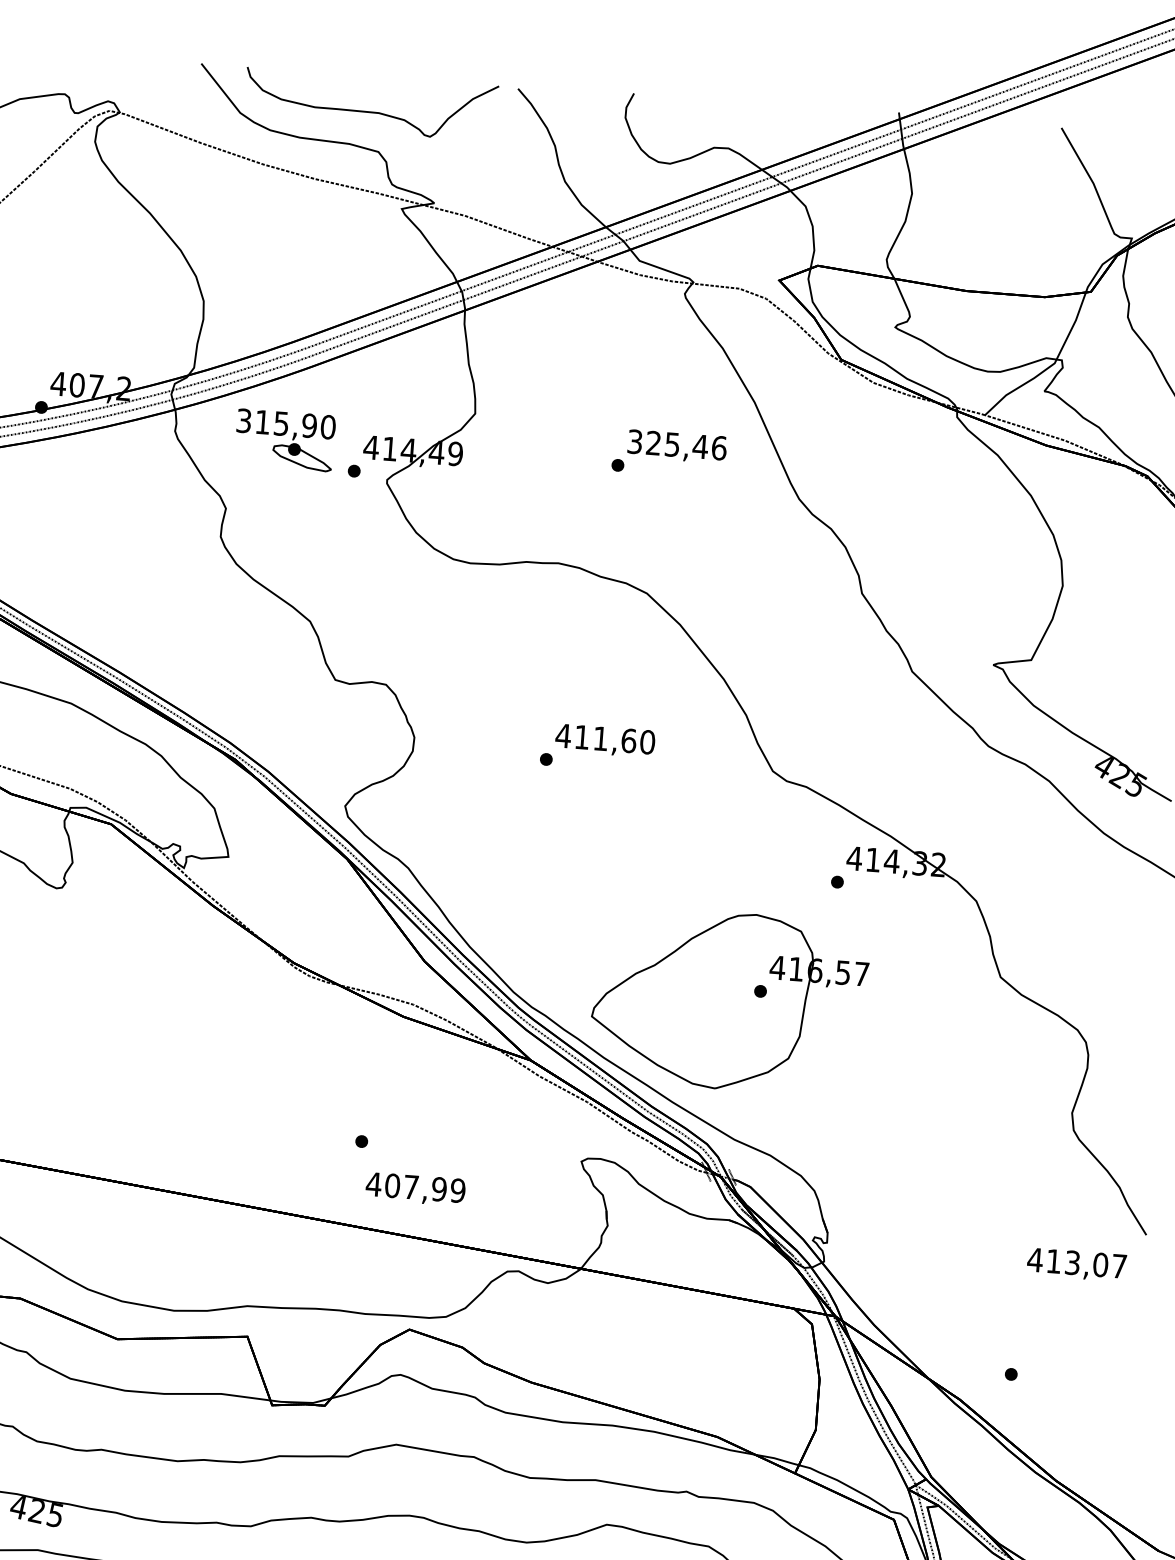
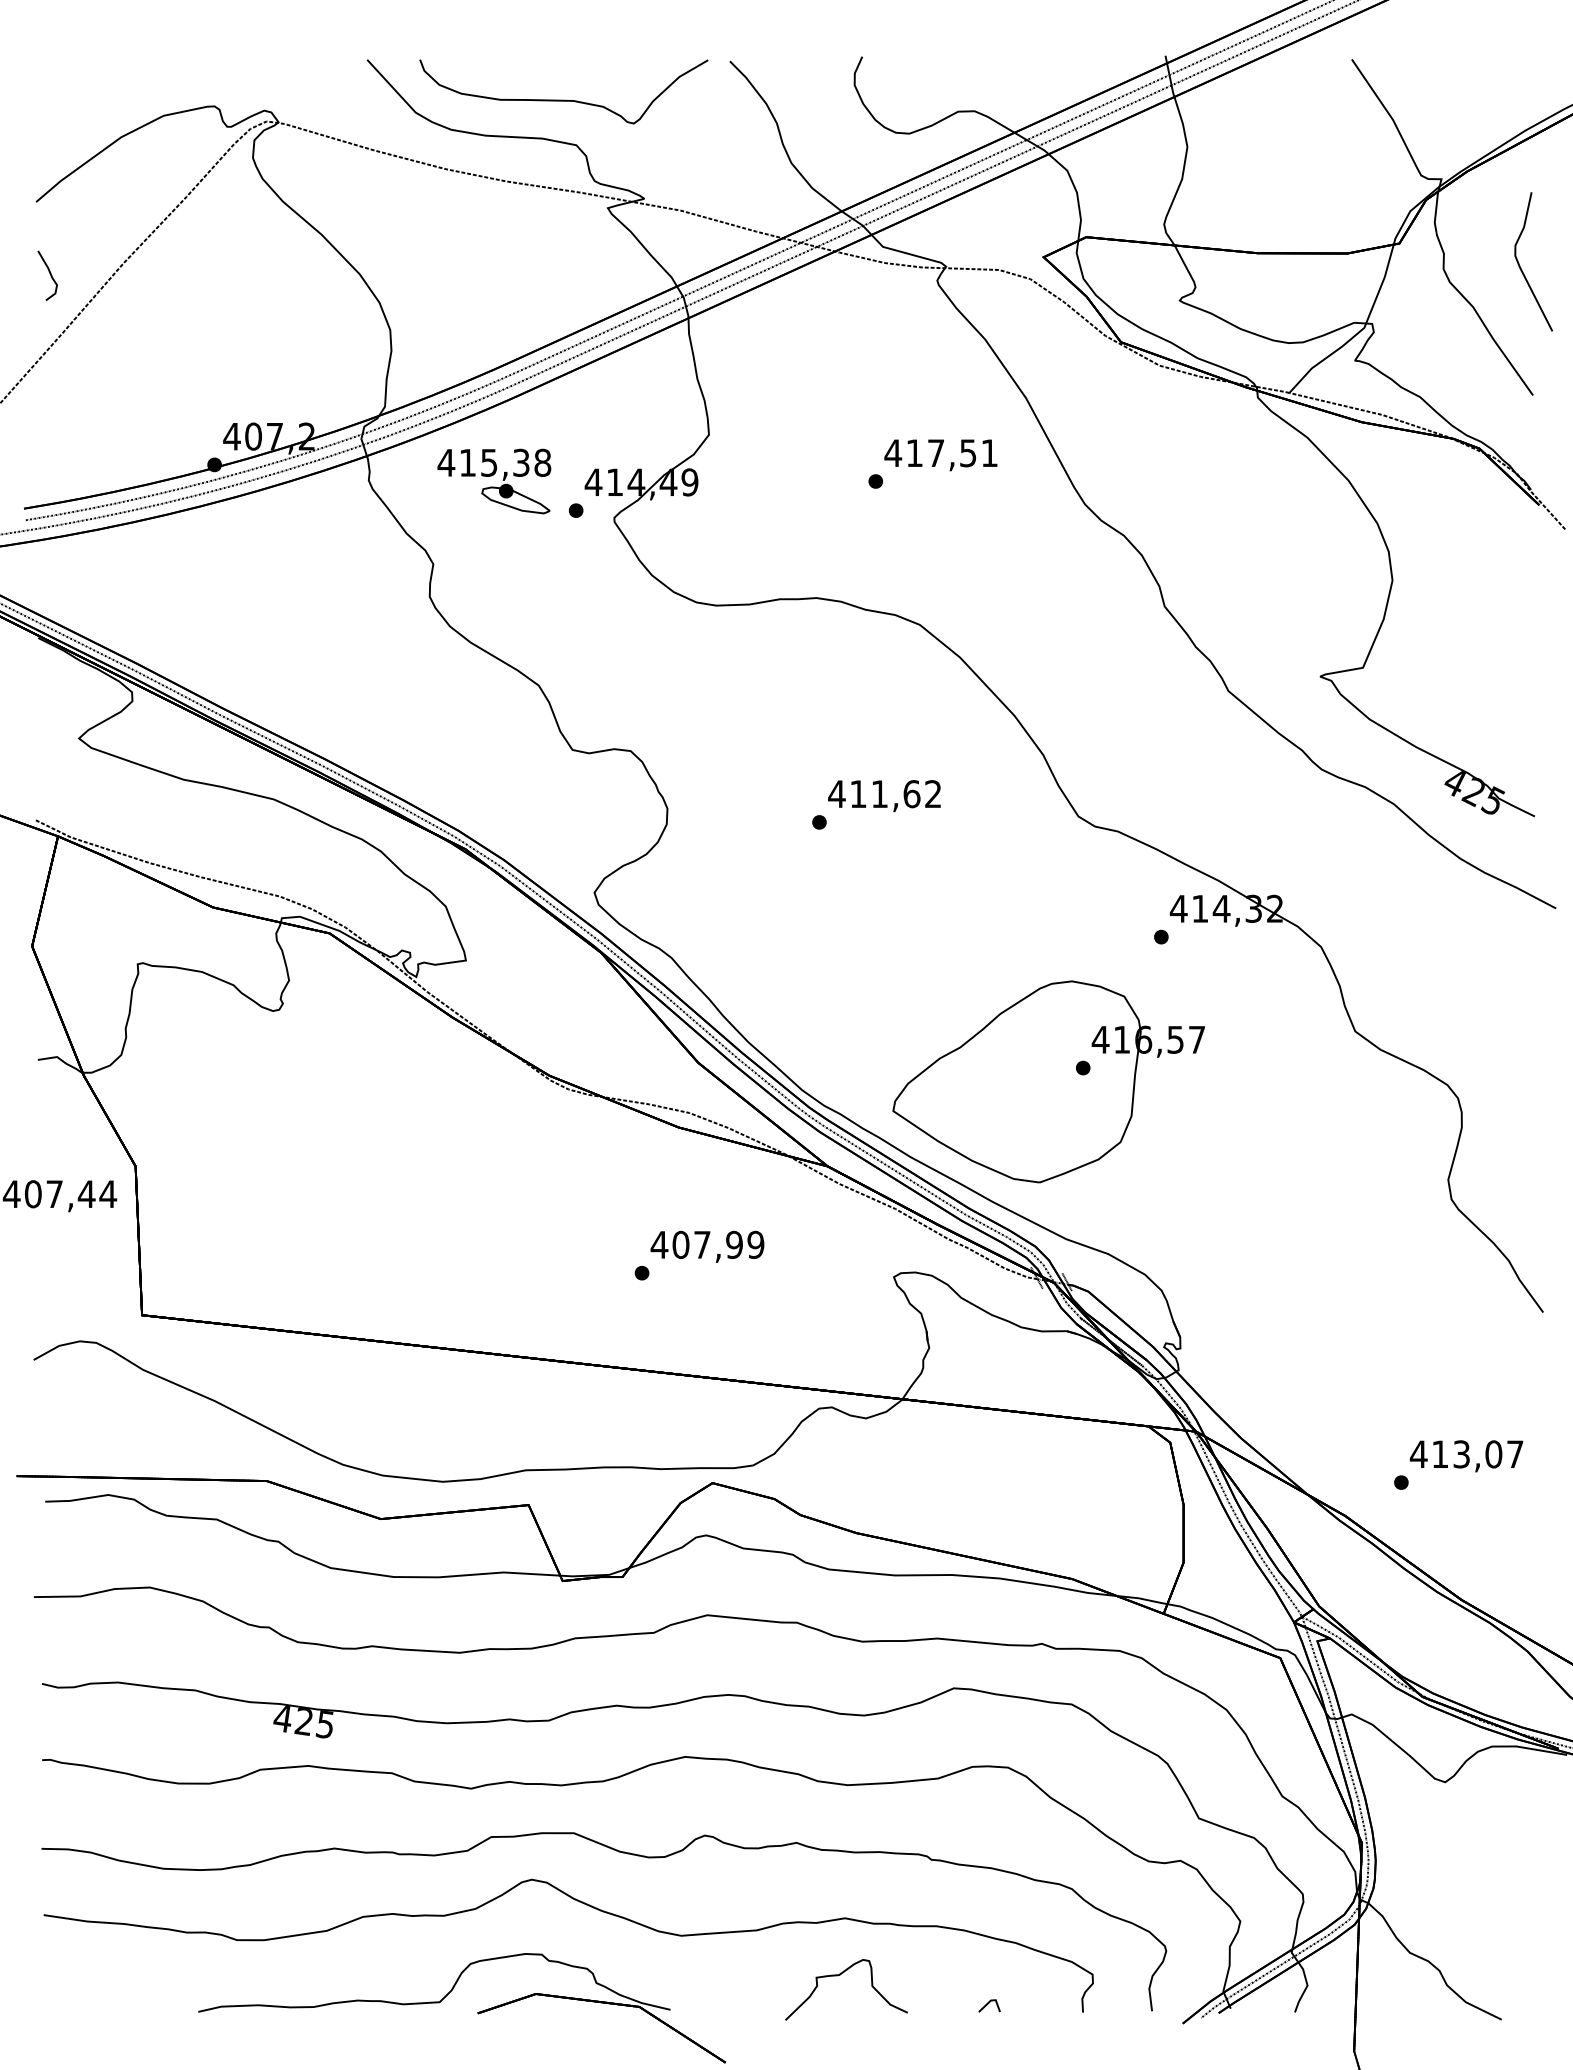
text: (286, 423) -> (494, 462), 315,90 -> 415,38
text: (677, 445) -> (941, 453), 325,46 -> 417,51
text: (647, 742) -> (933, 794), 411,60 -> 411,62
text: (415, 1188) -> (707, 1246), moved
text: (1076, 1265) -> (1466, 1456), moved

